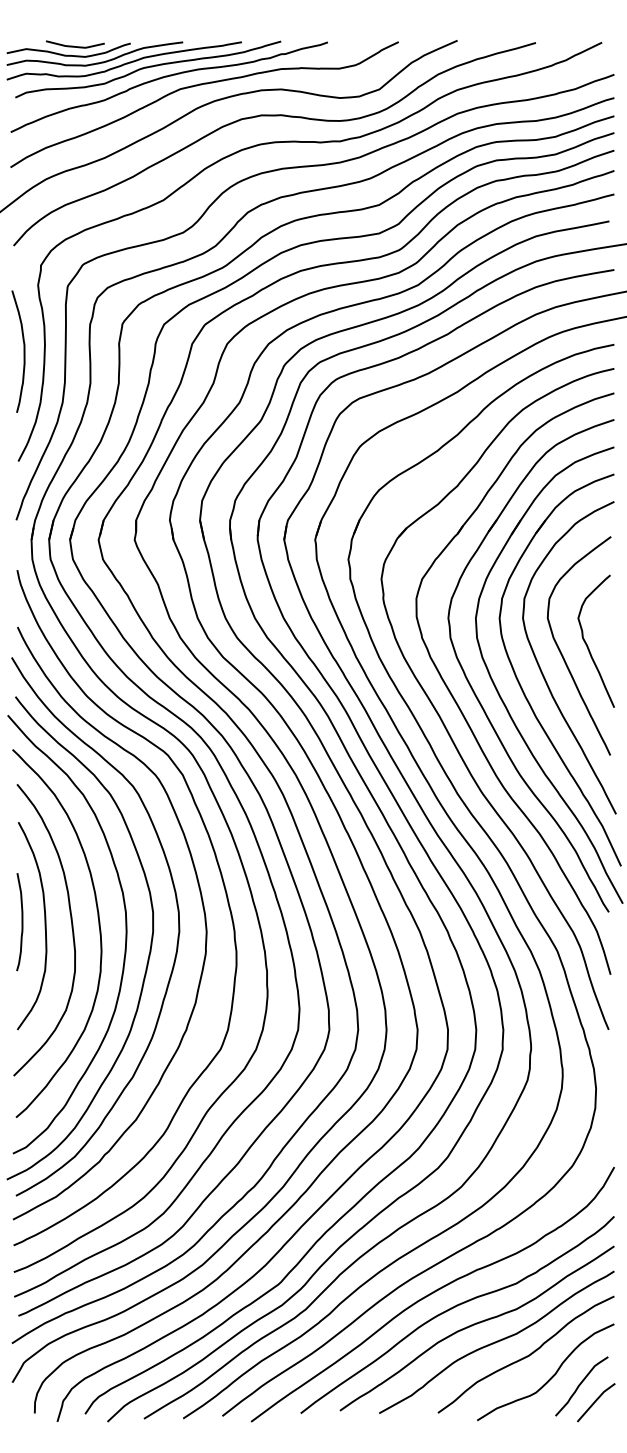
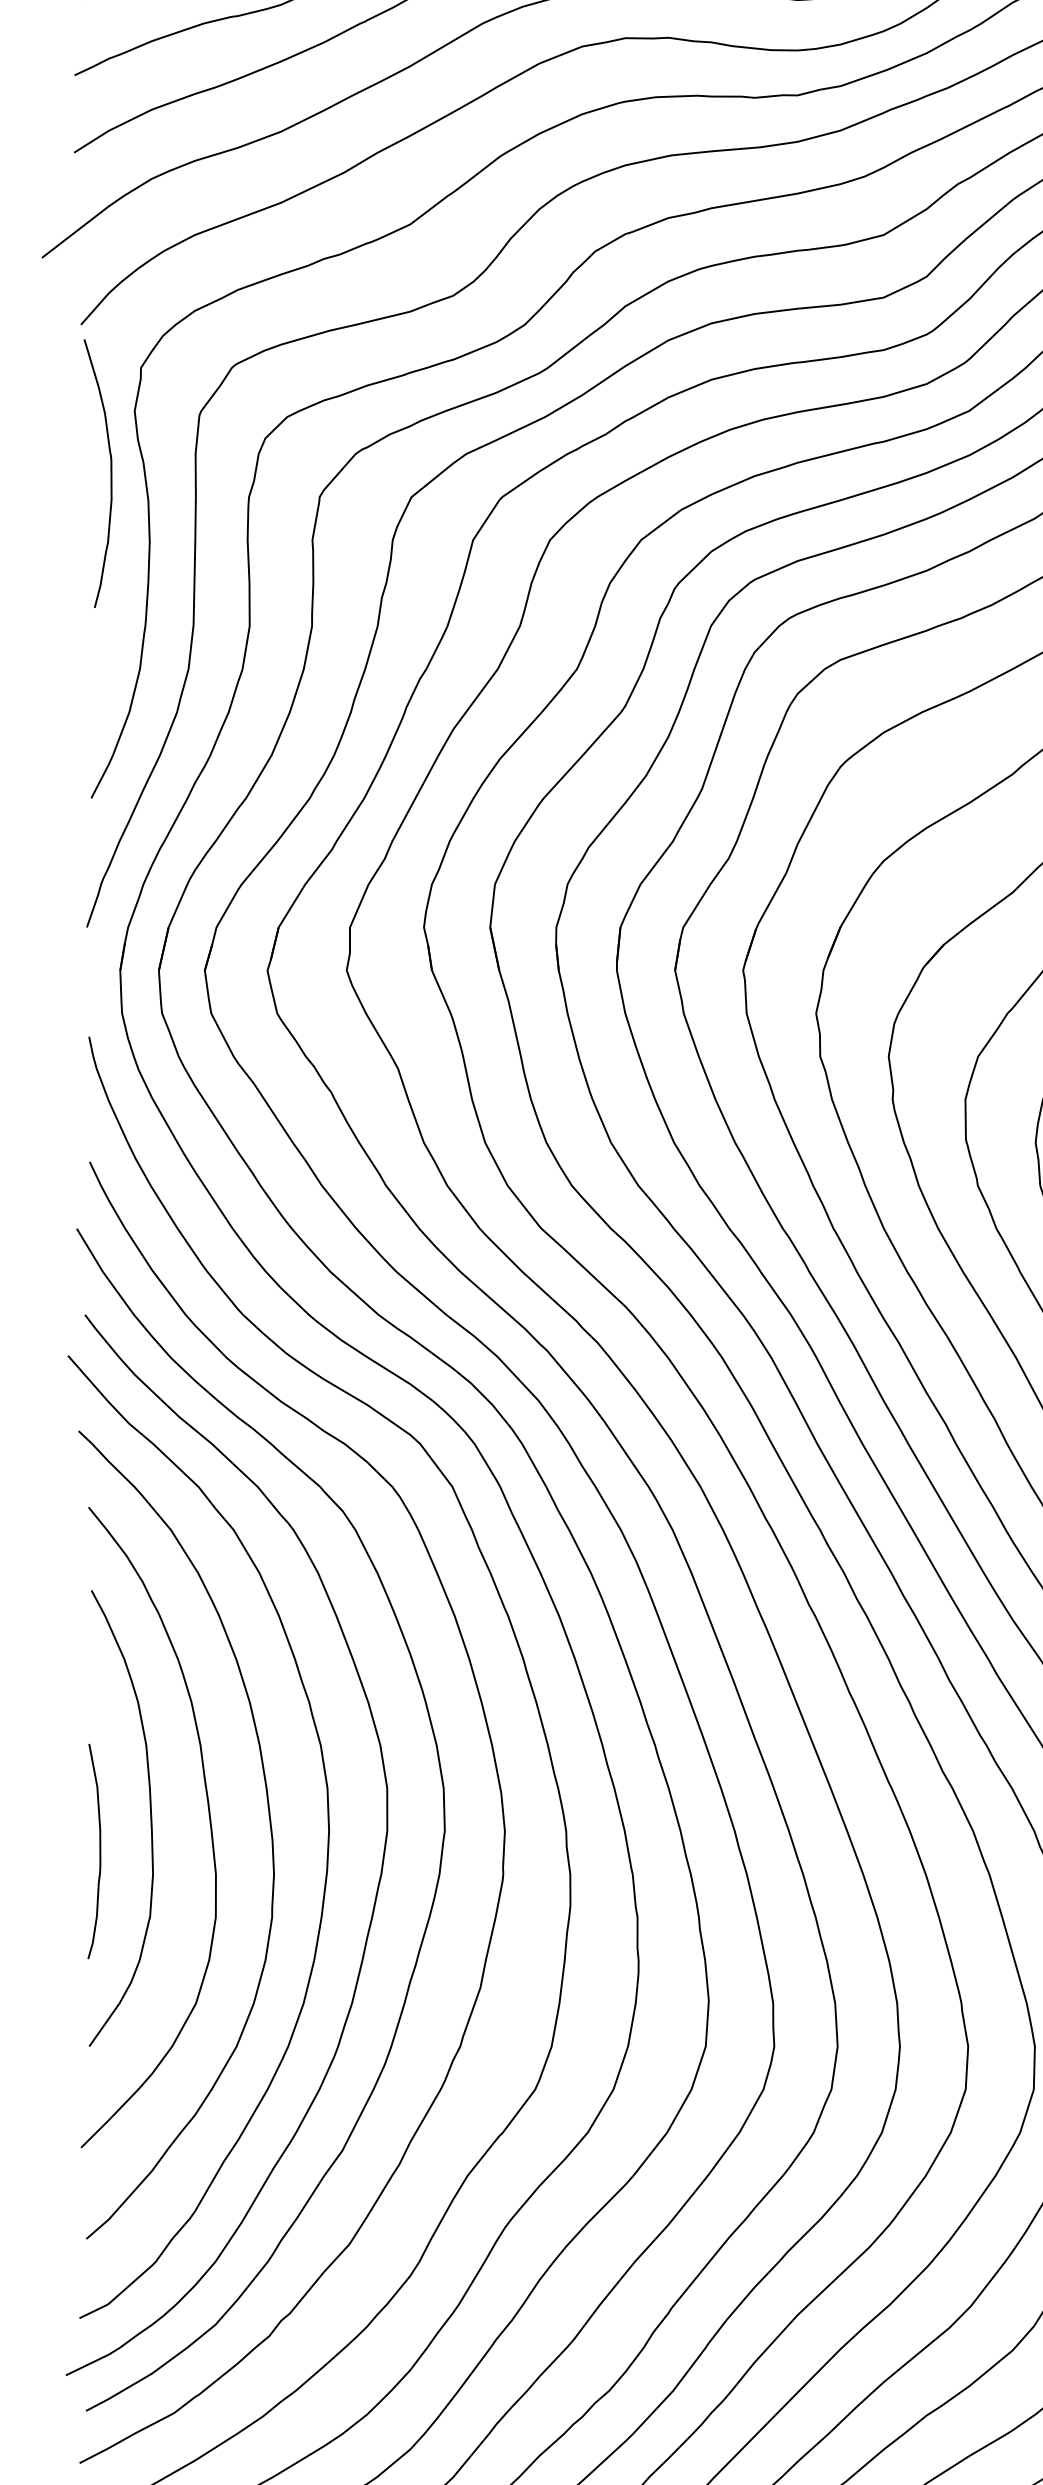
curve: (23, 351) -> (109, 473), moved
curve: (21, 922) -> (98, 1852), moved

